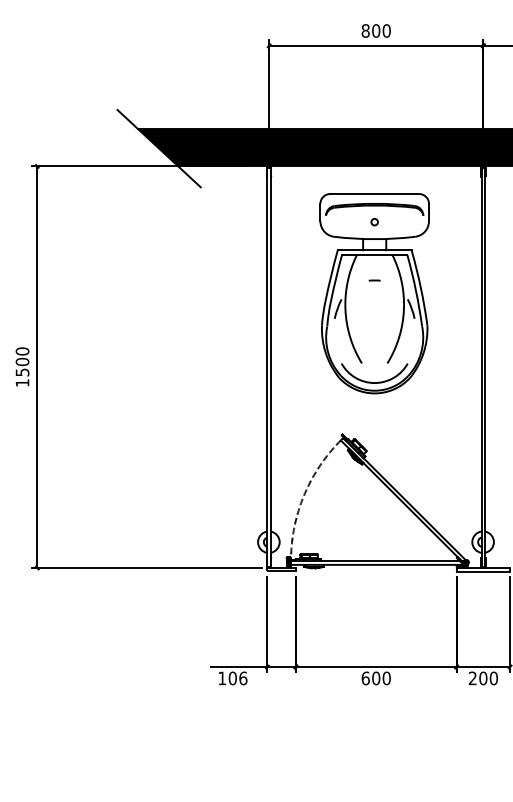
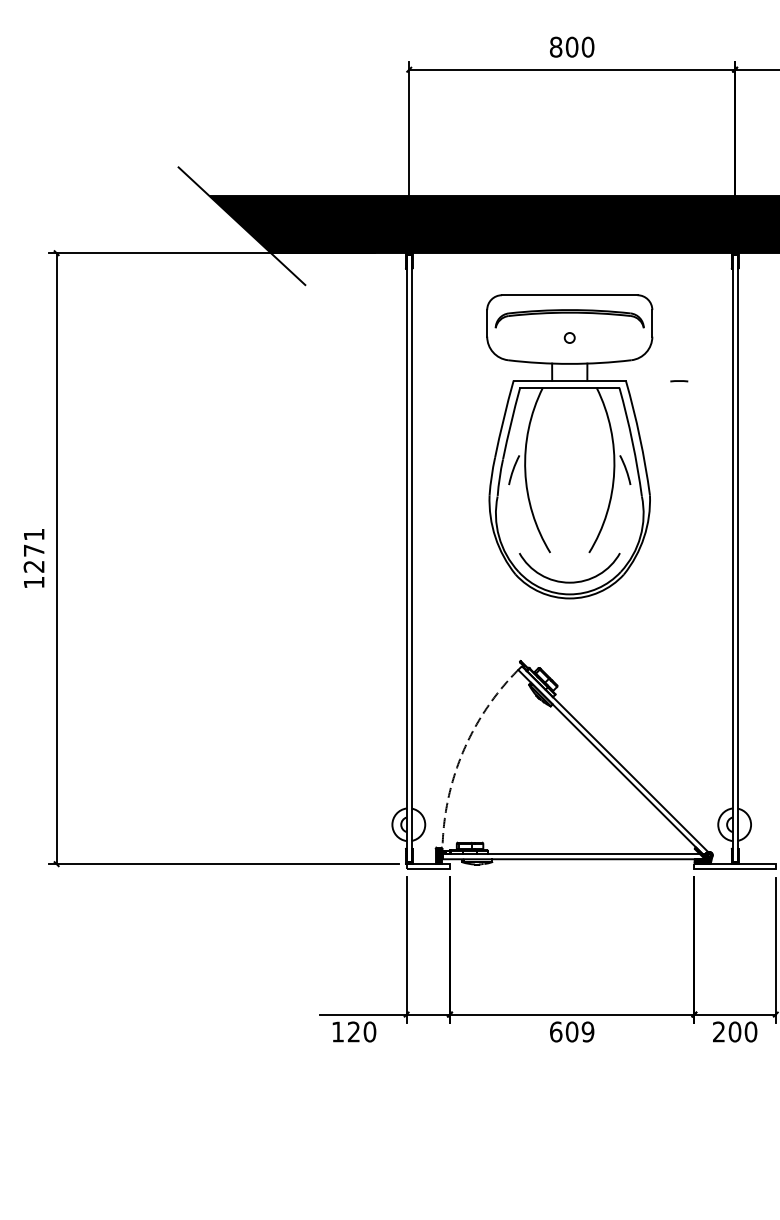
line: (374, 280) -> (678, 381), moved
text: (22, 361) -> (34, 549), 1500 -> 1271
text: (237, 678) -> (361, 1032), 106 -> 120
text: (386, 678) -> (587, 1032), 600 -> 609

